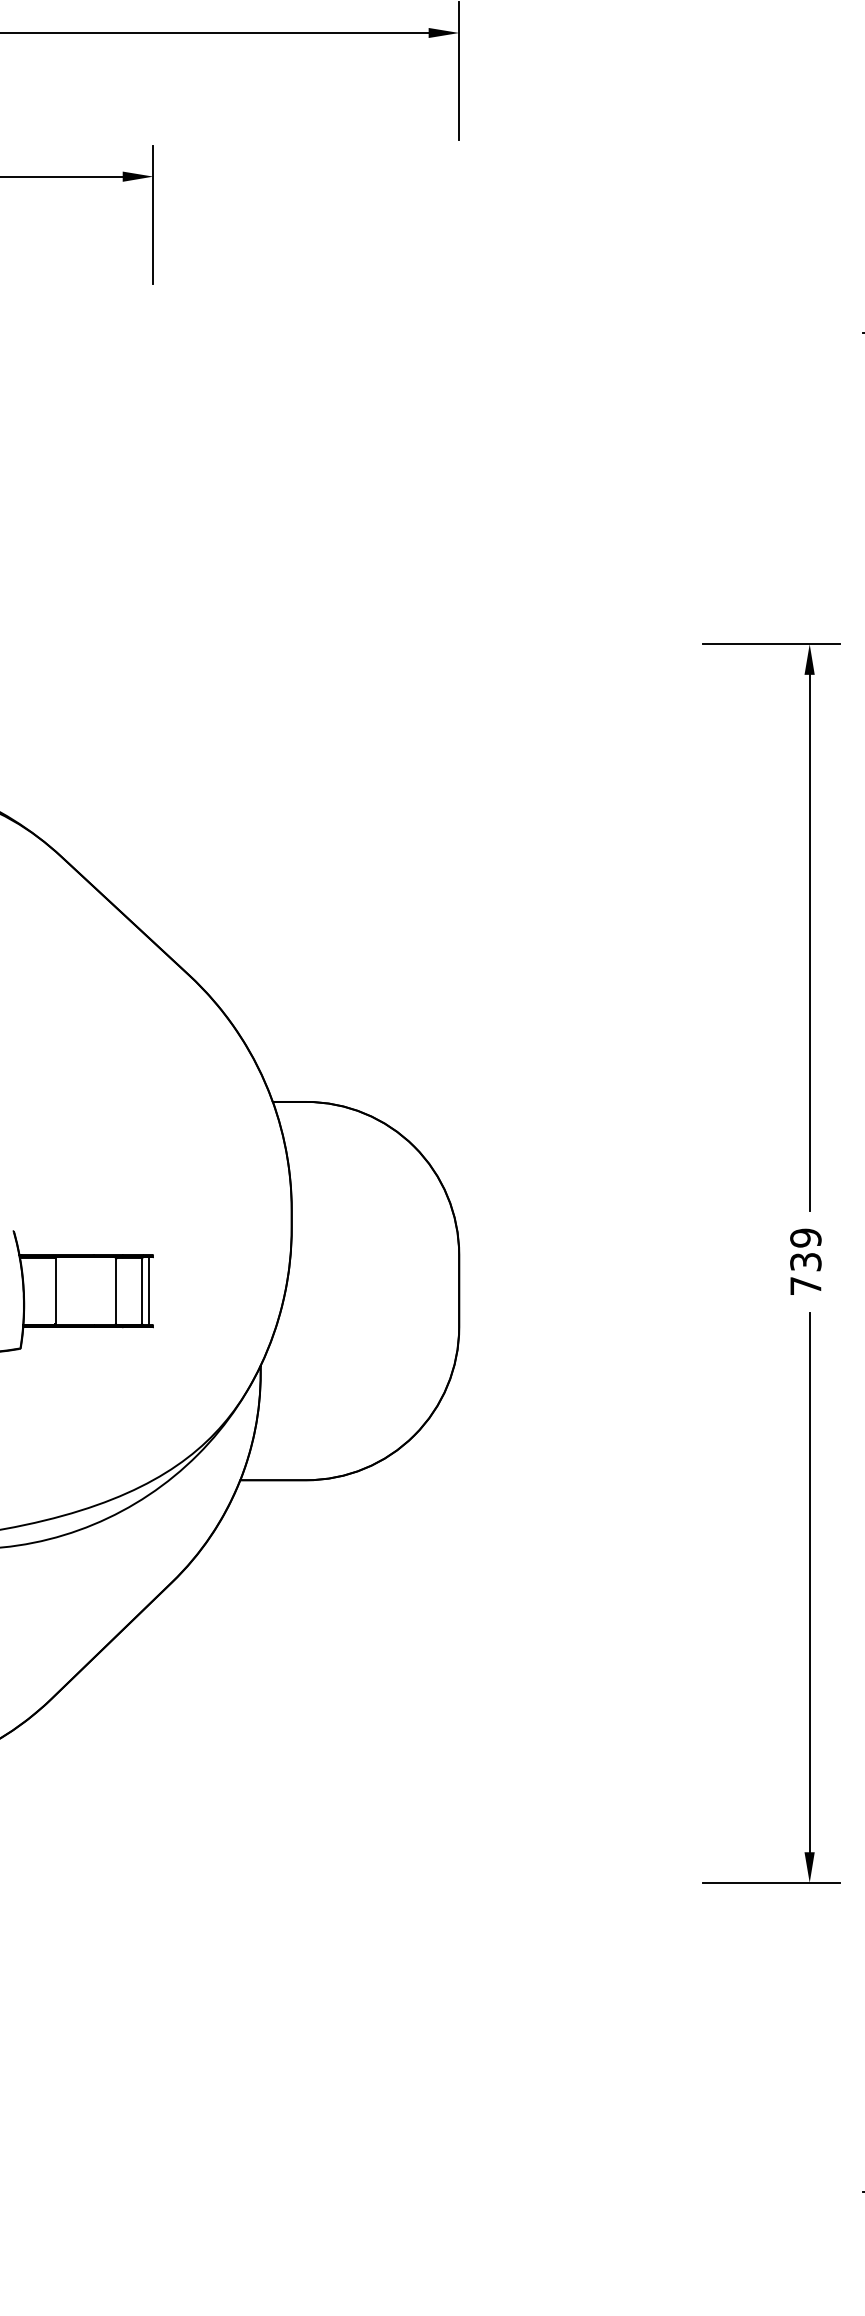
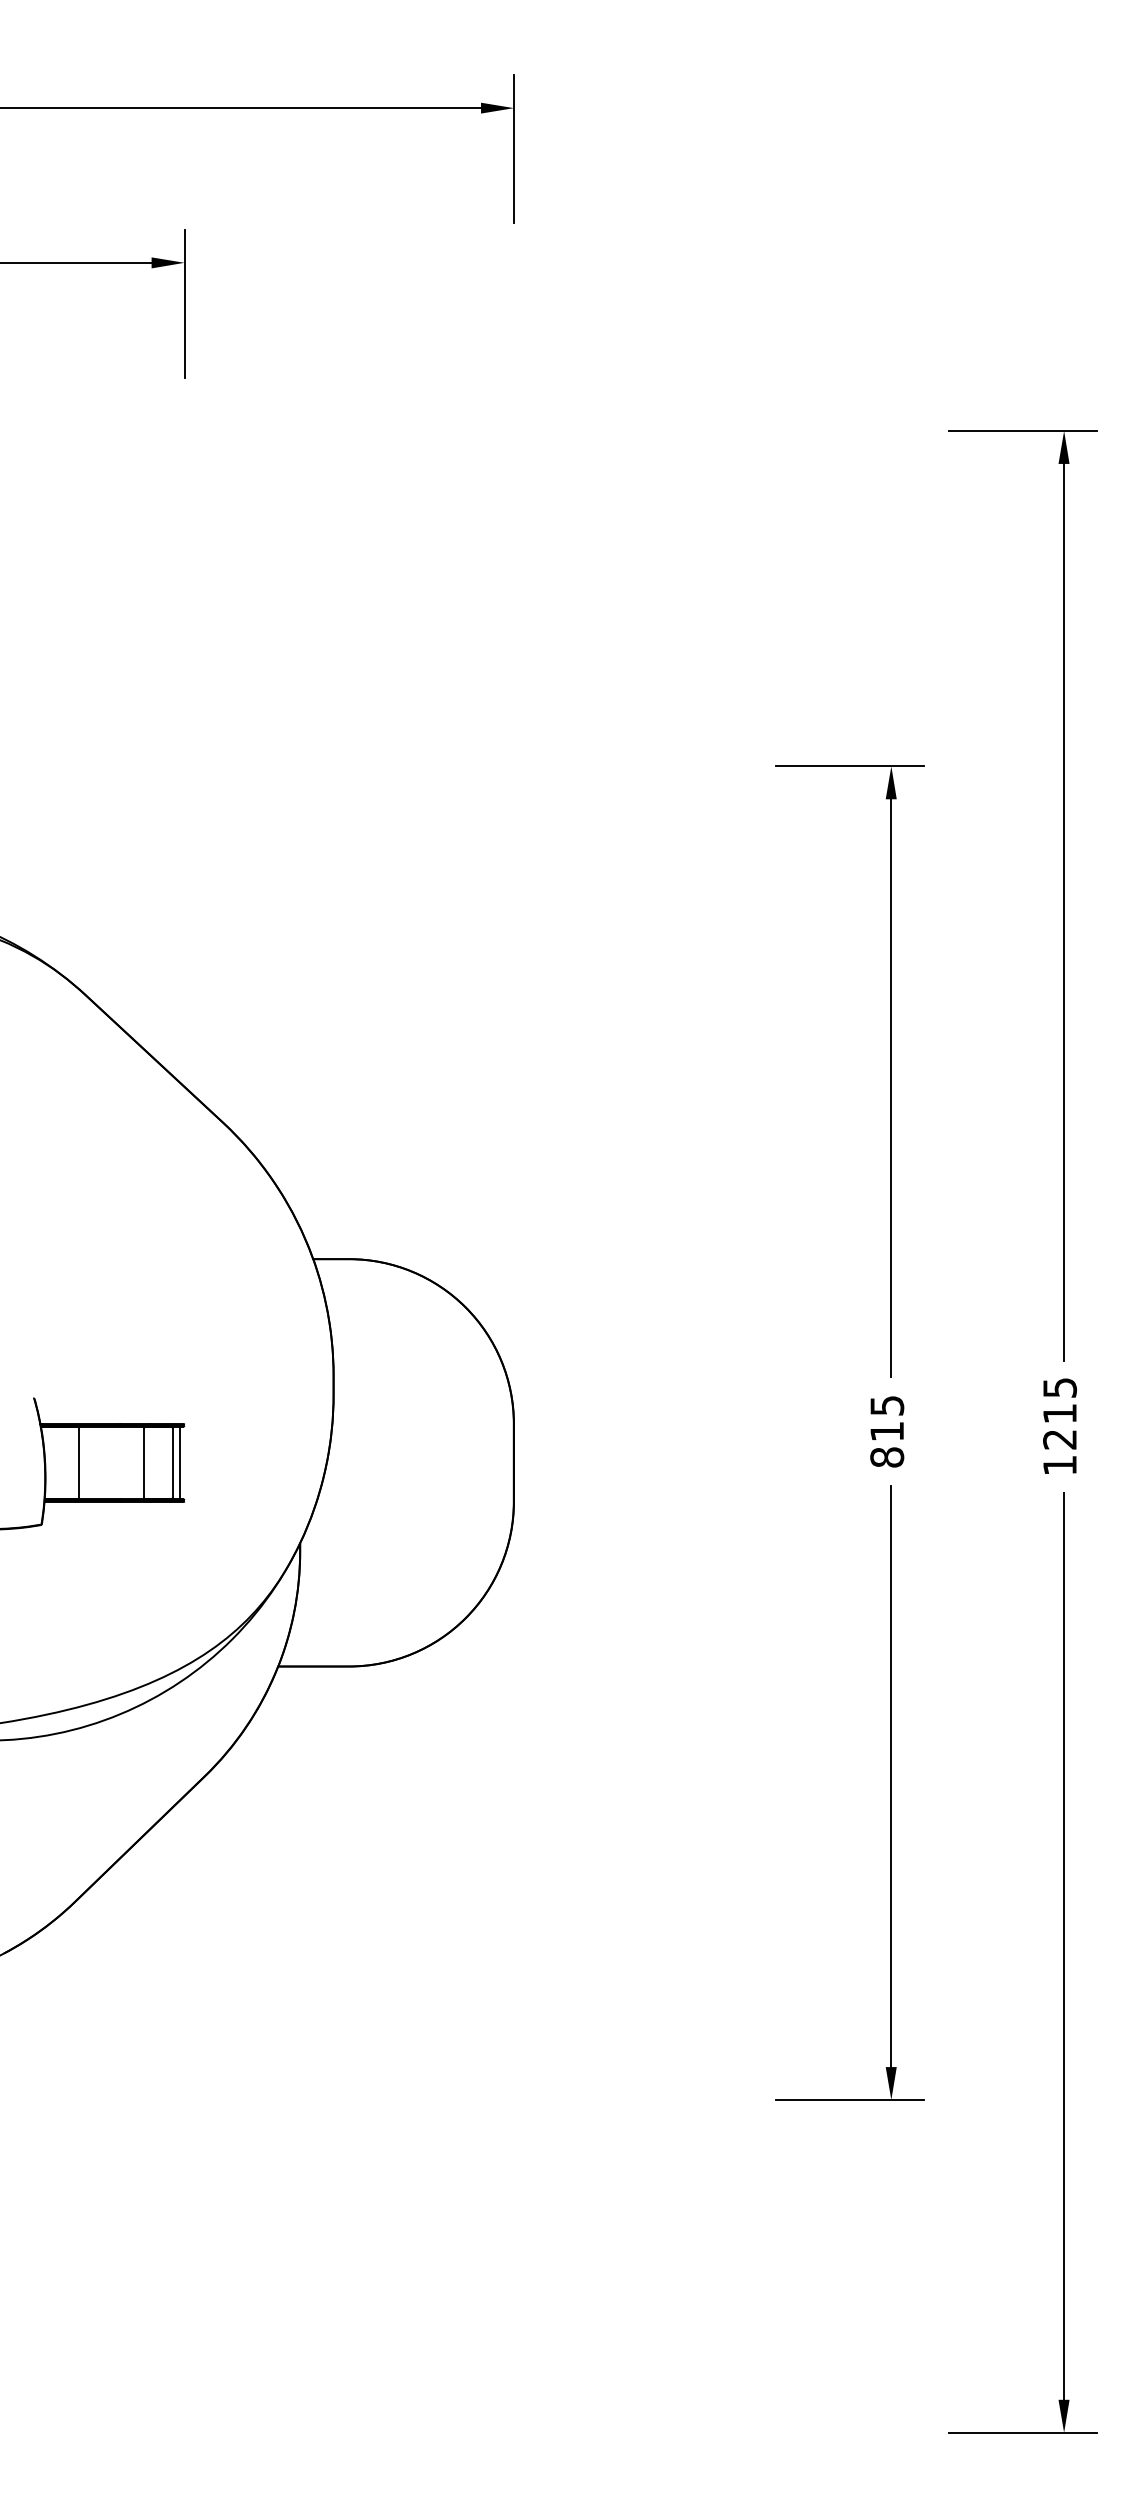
text: (806, 1261) -> (887, 1431), 739 -> 815

